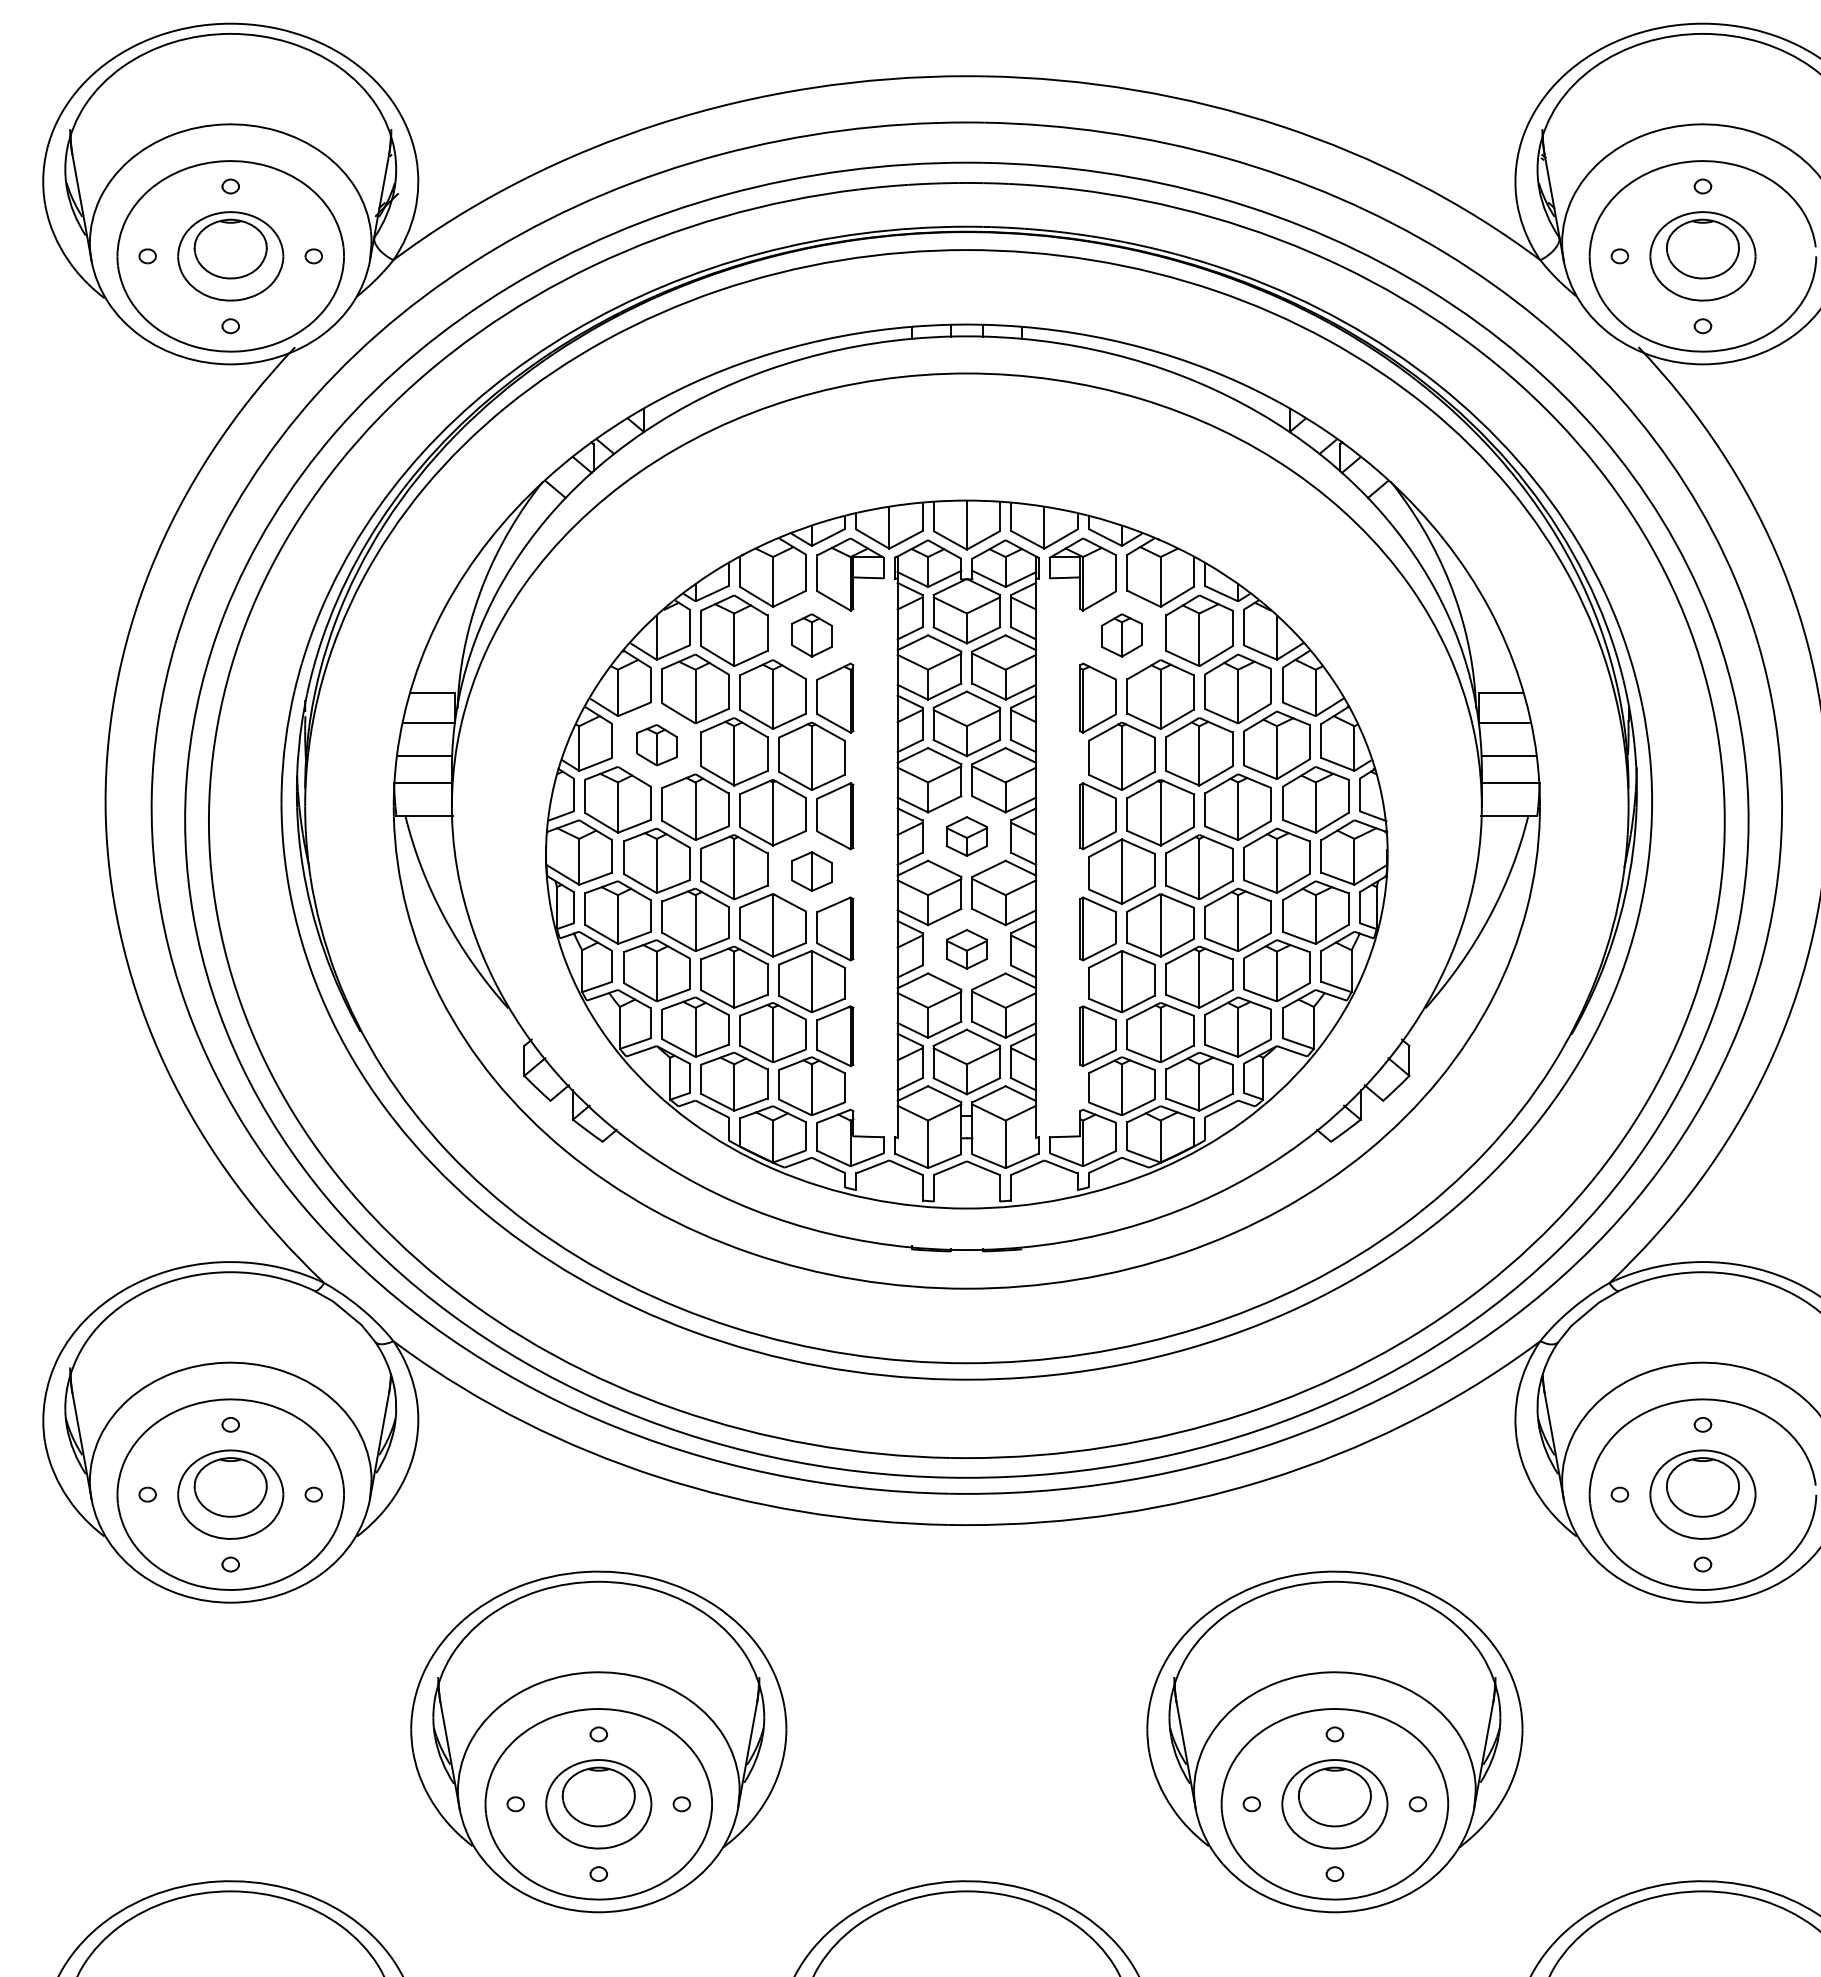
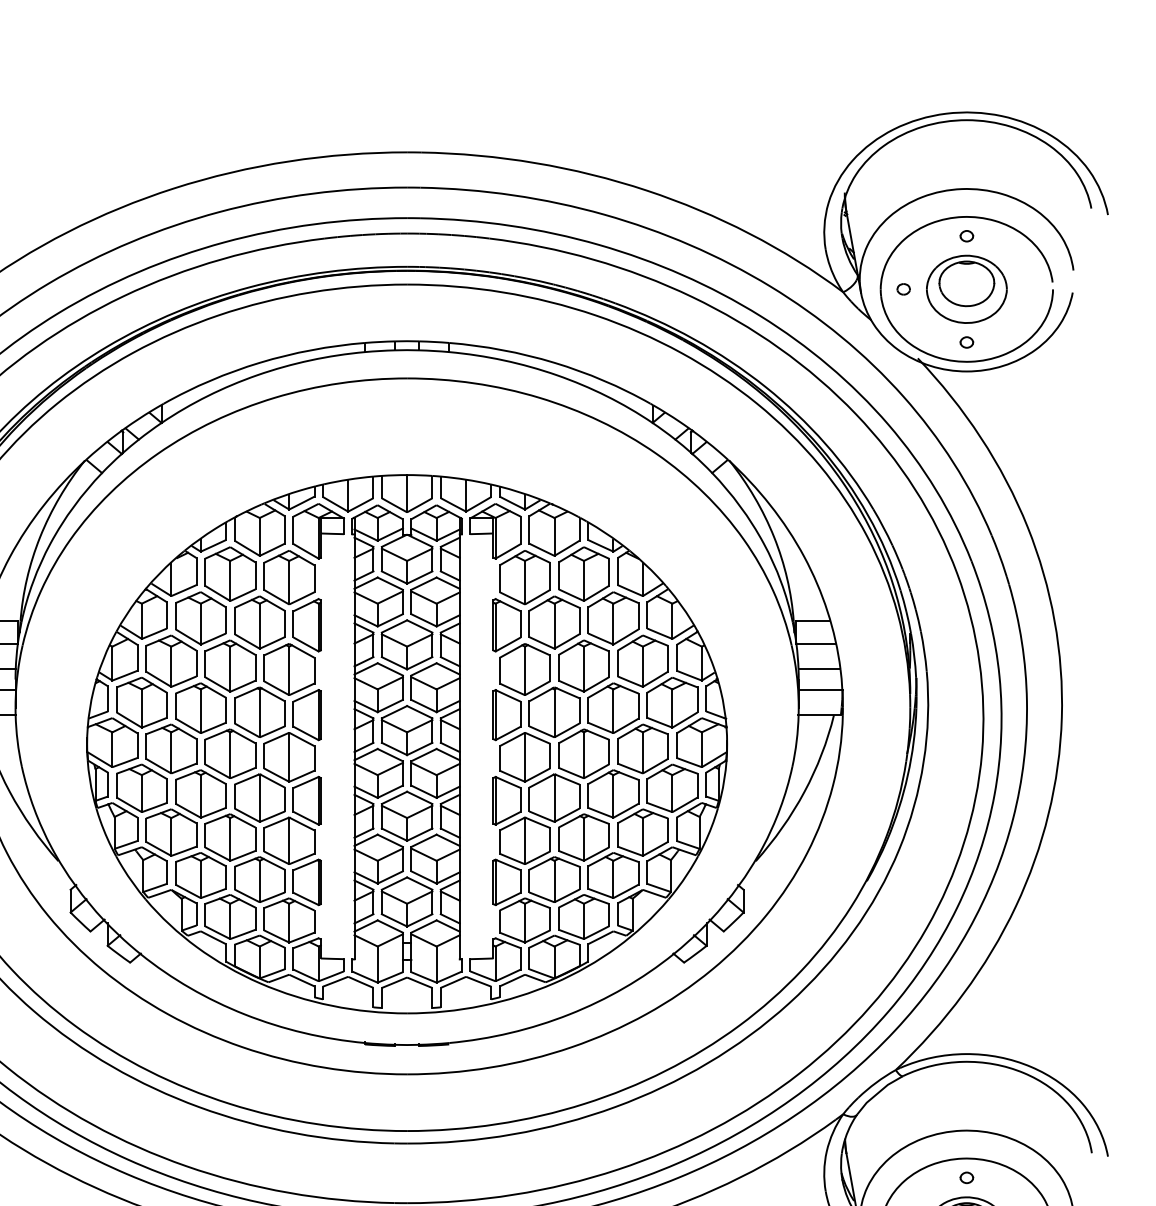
part: (811, 635) -> (289, 577), size x1.67
part: (1121, 635) -> (524, 577), size x1.67
part: (656, 744) -> (171, 660), size x1.67
part: (966, 836) -> (406, 730), size x1.67
part: (811, 871) -> (289, 757), size x1.67
part: (966, 949) -> (406, 816), size x1.67

